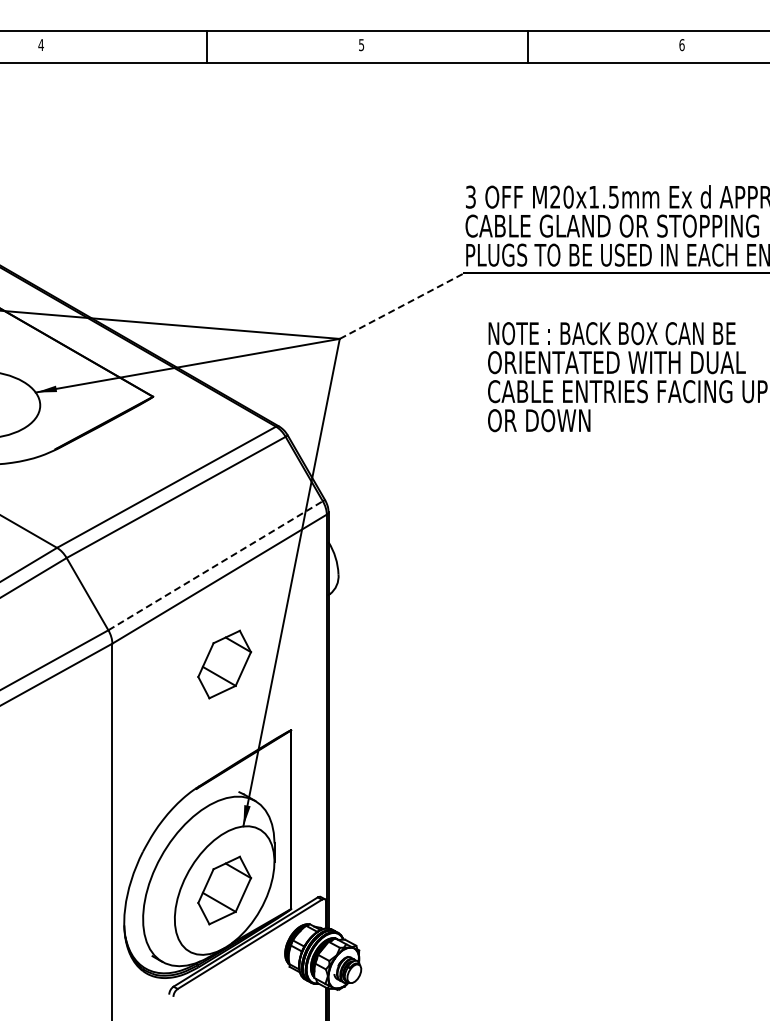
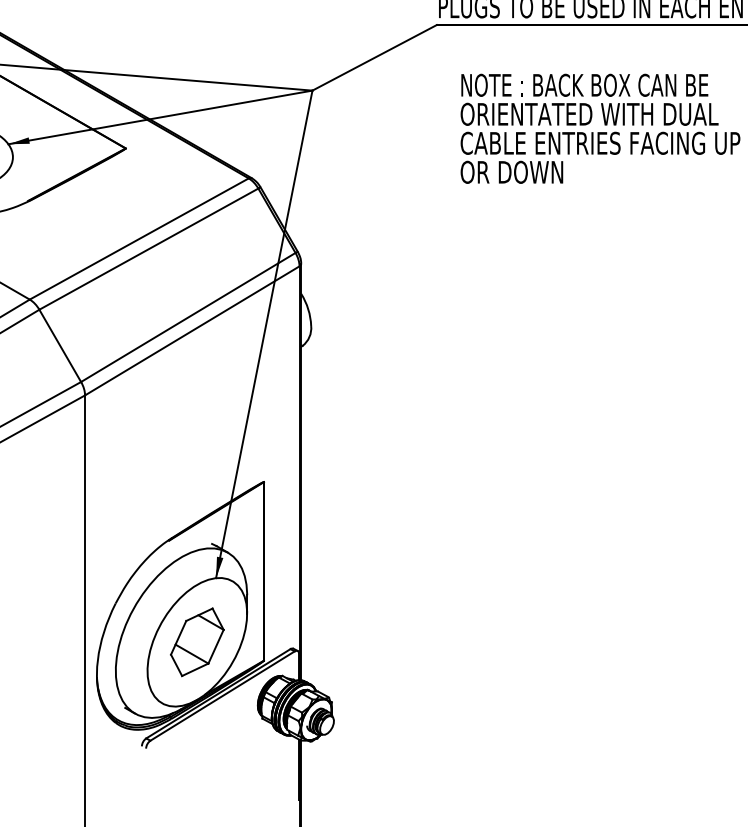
line: (402, 305) -> (375, 57), dashed -> solid
line: (216, 565) -> (189, 317), dashed -> solid
part: (224, 664) -> (197, 416), removed

